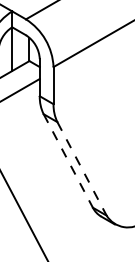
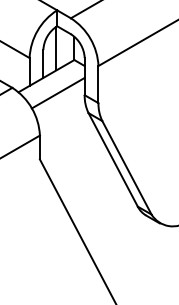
line: (68, 160) -> (113, 159), dashed -> solid
line: (81, 168) -> (126, 167), dashed -> solid

